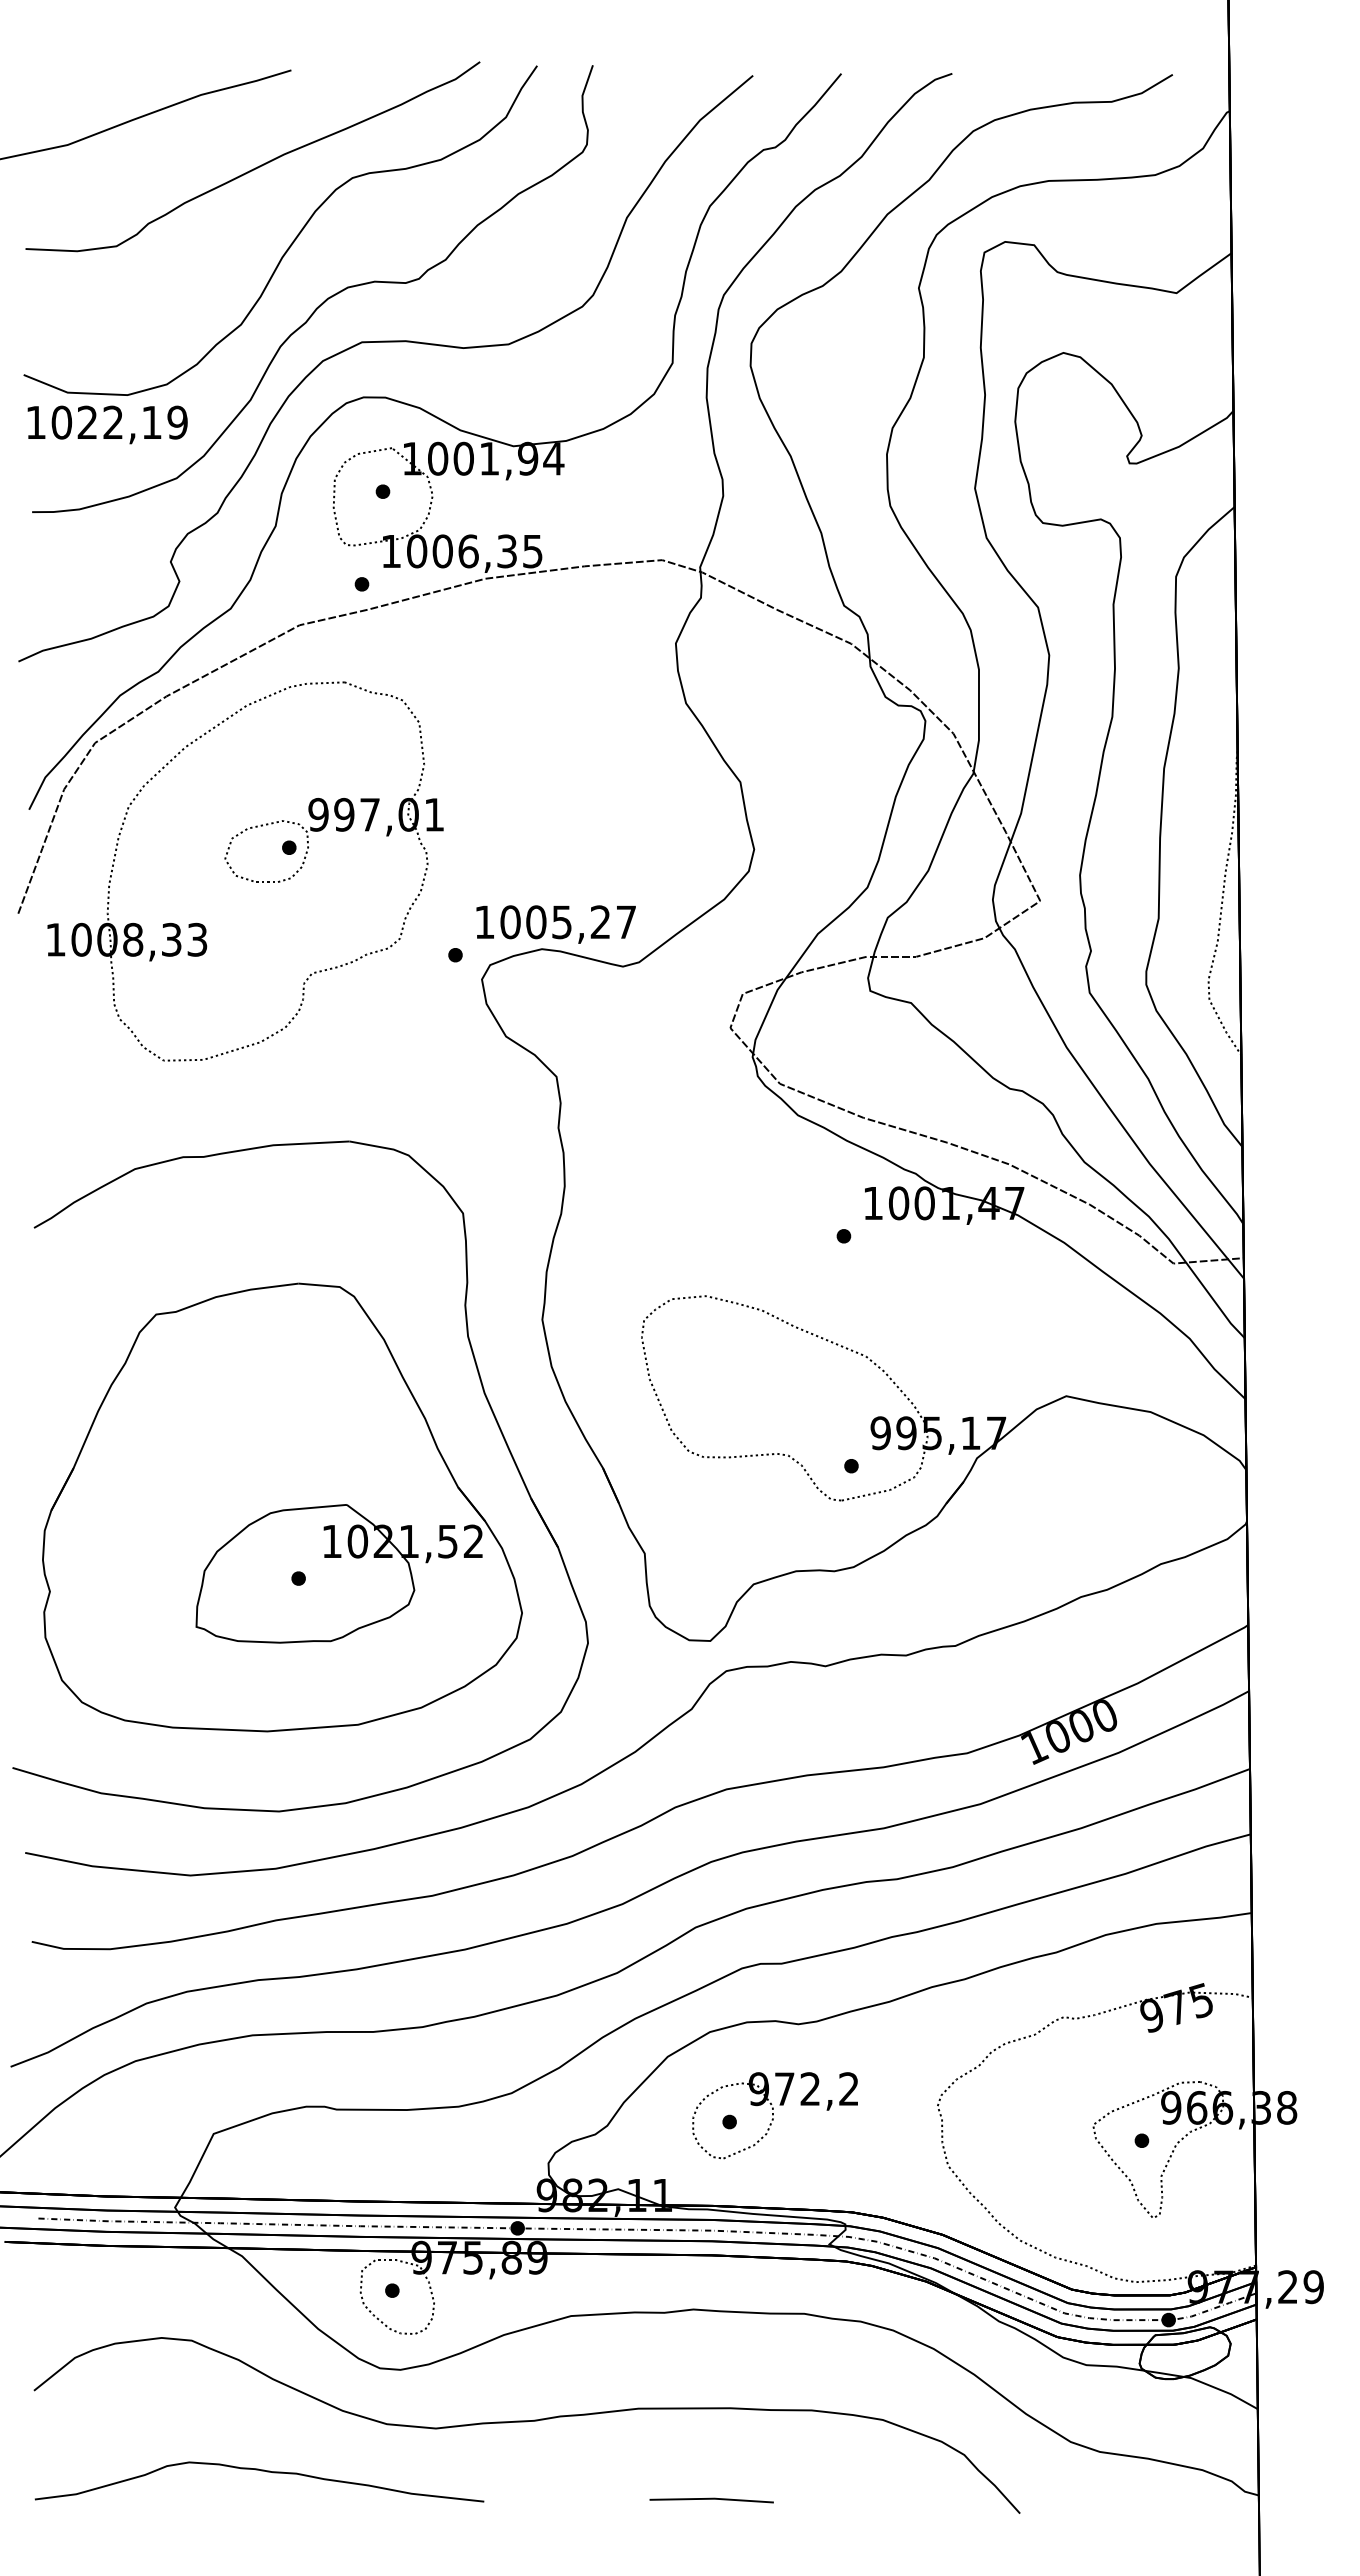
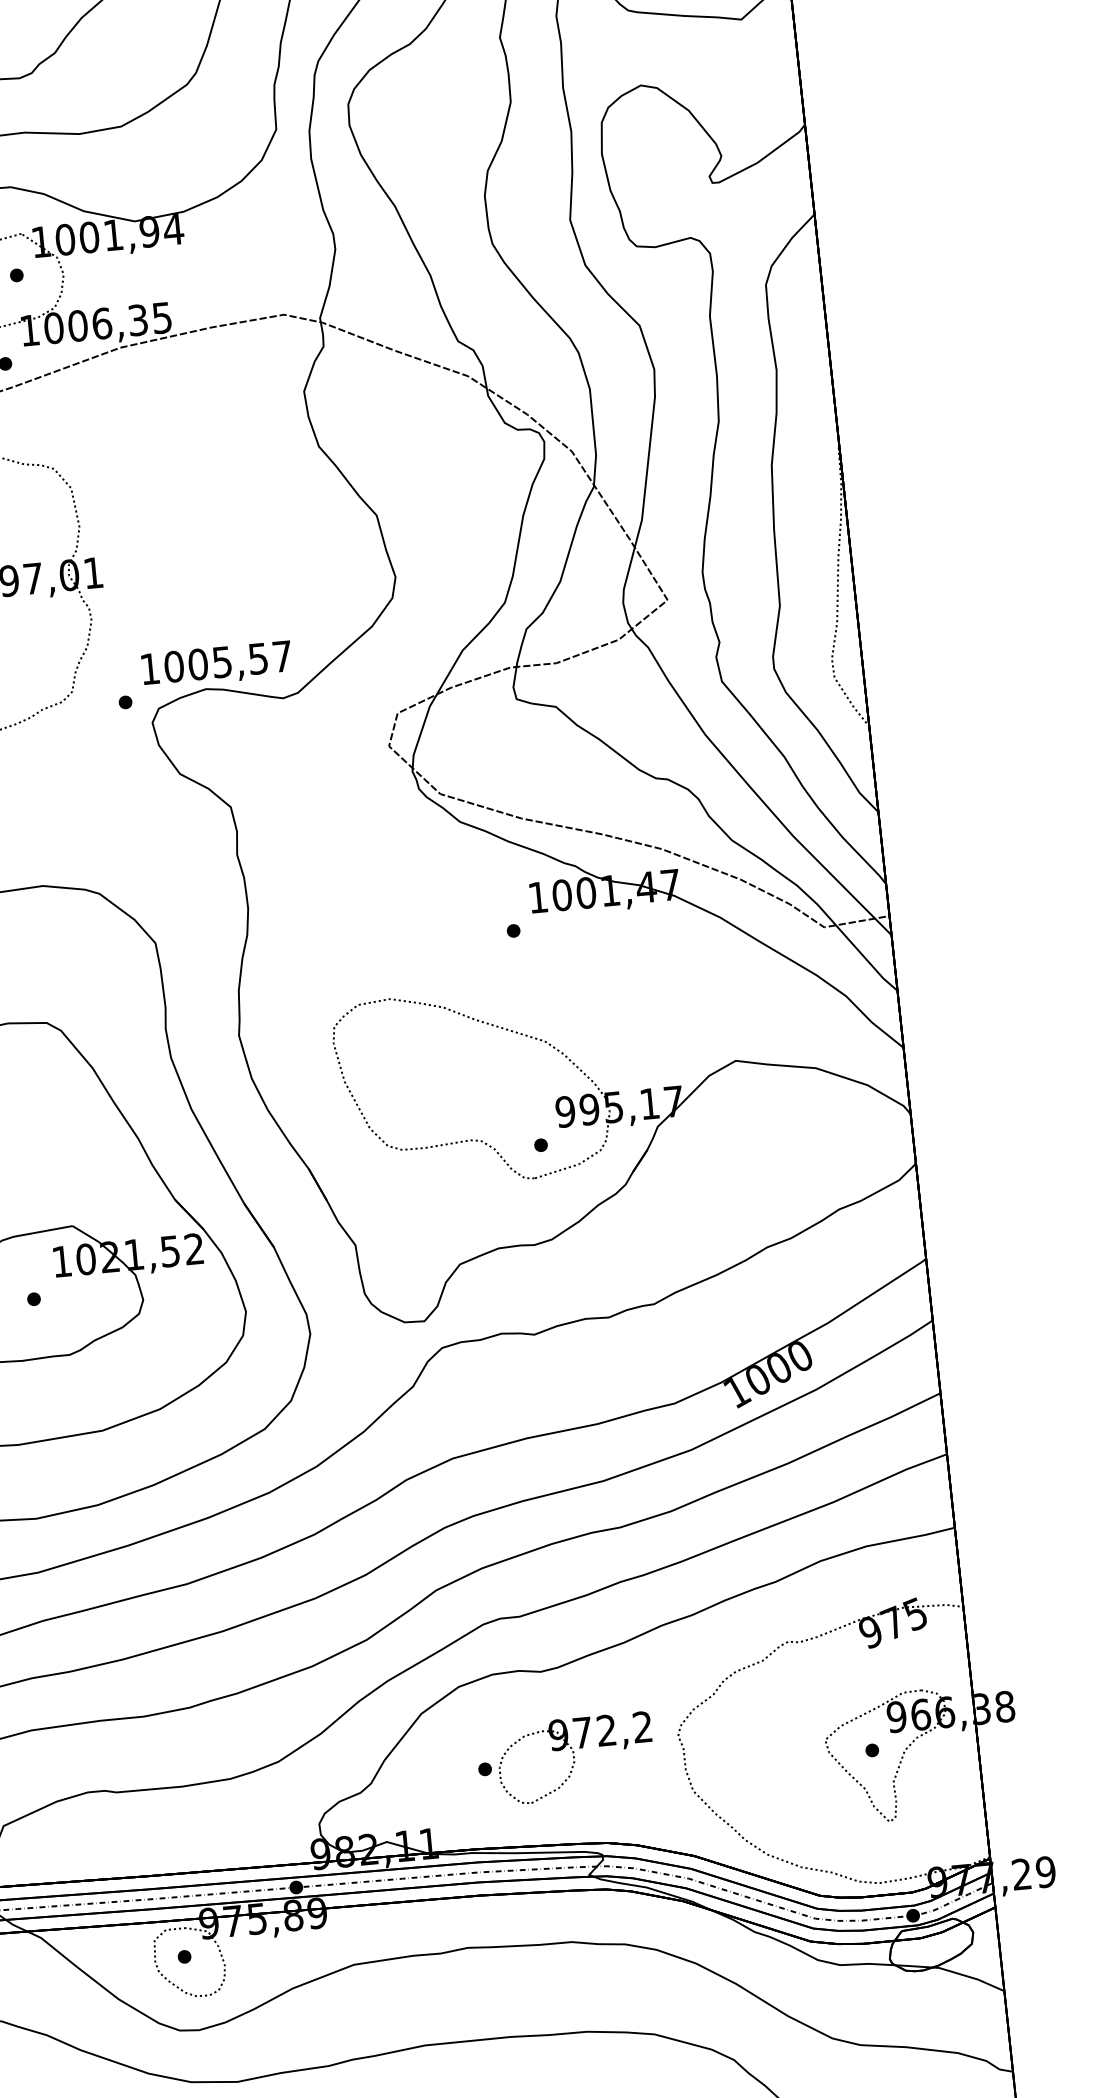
text: (599, 922) -> (257, 659), 1005,27 -> 1005,57
part: (774, 2115) -> (575, 1758), moved

